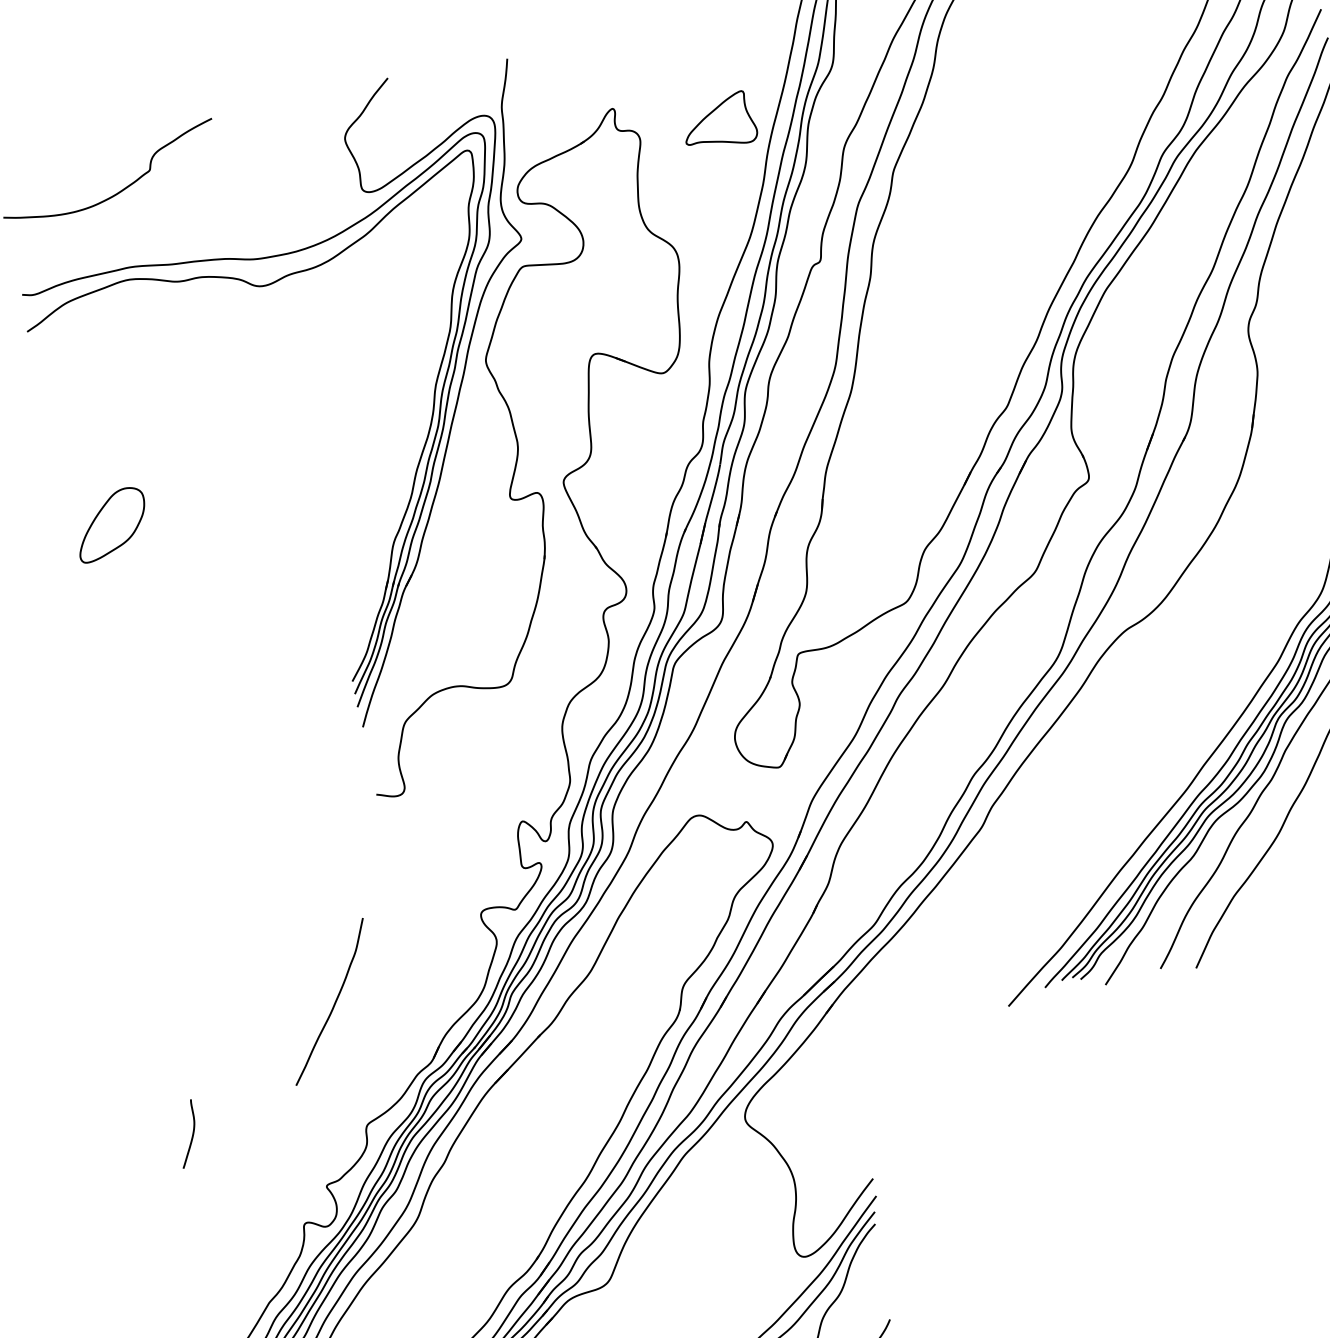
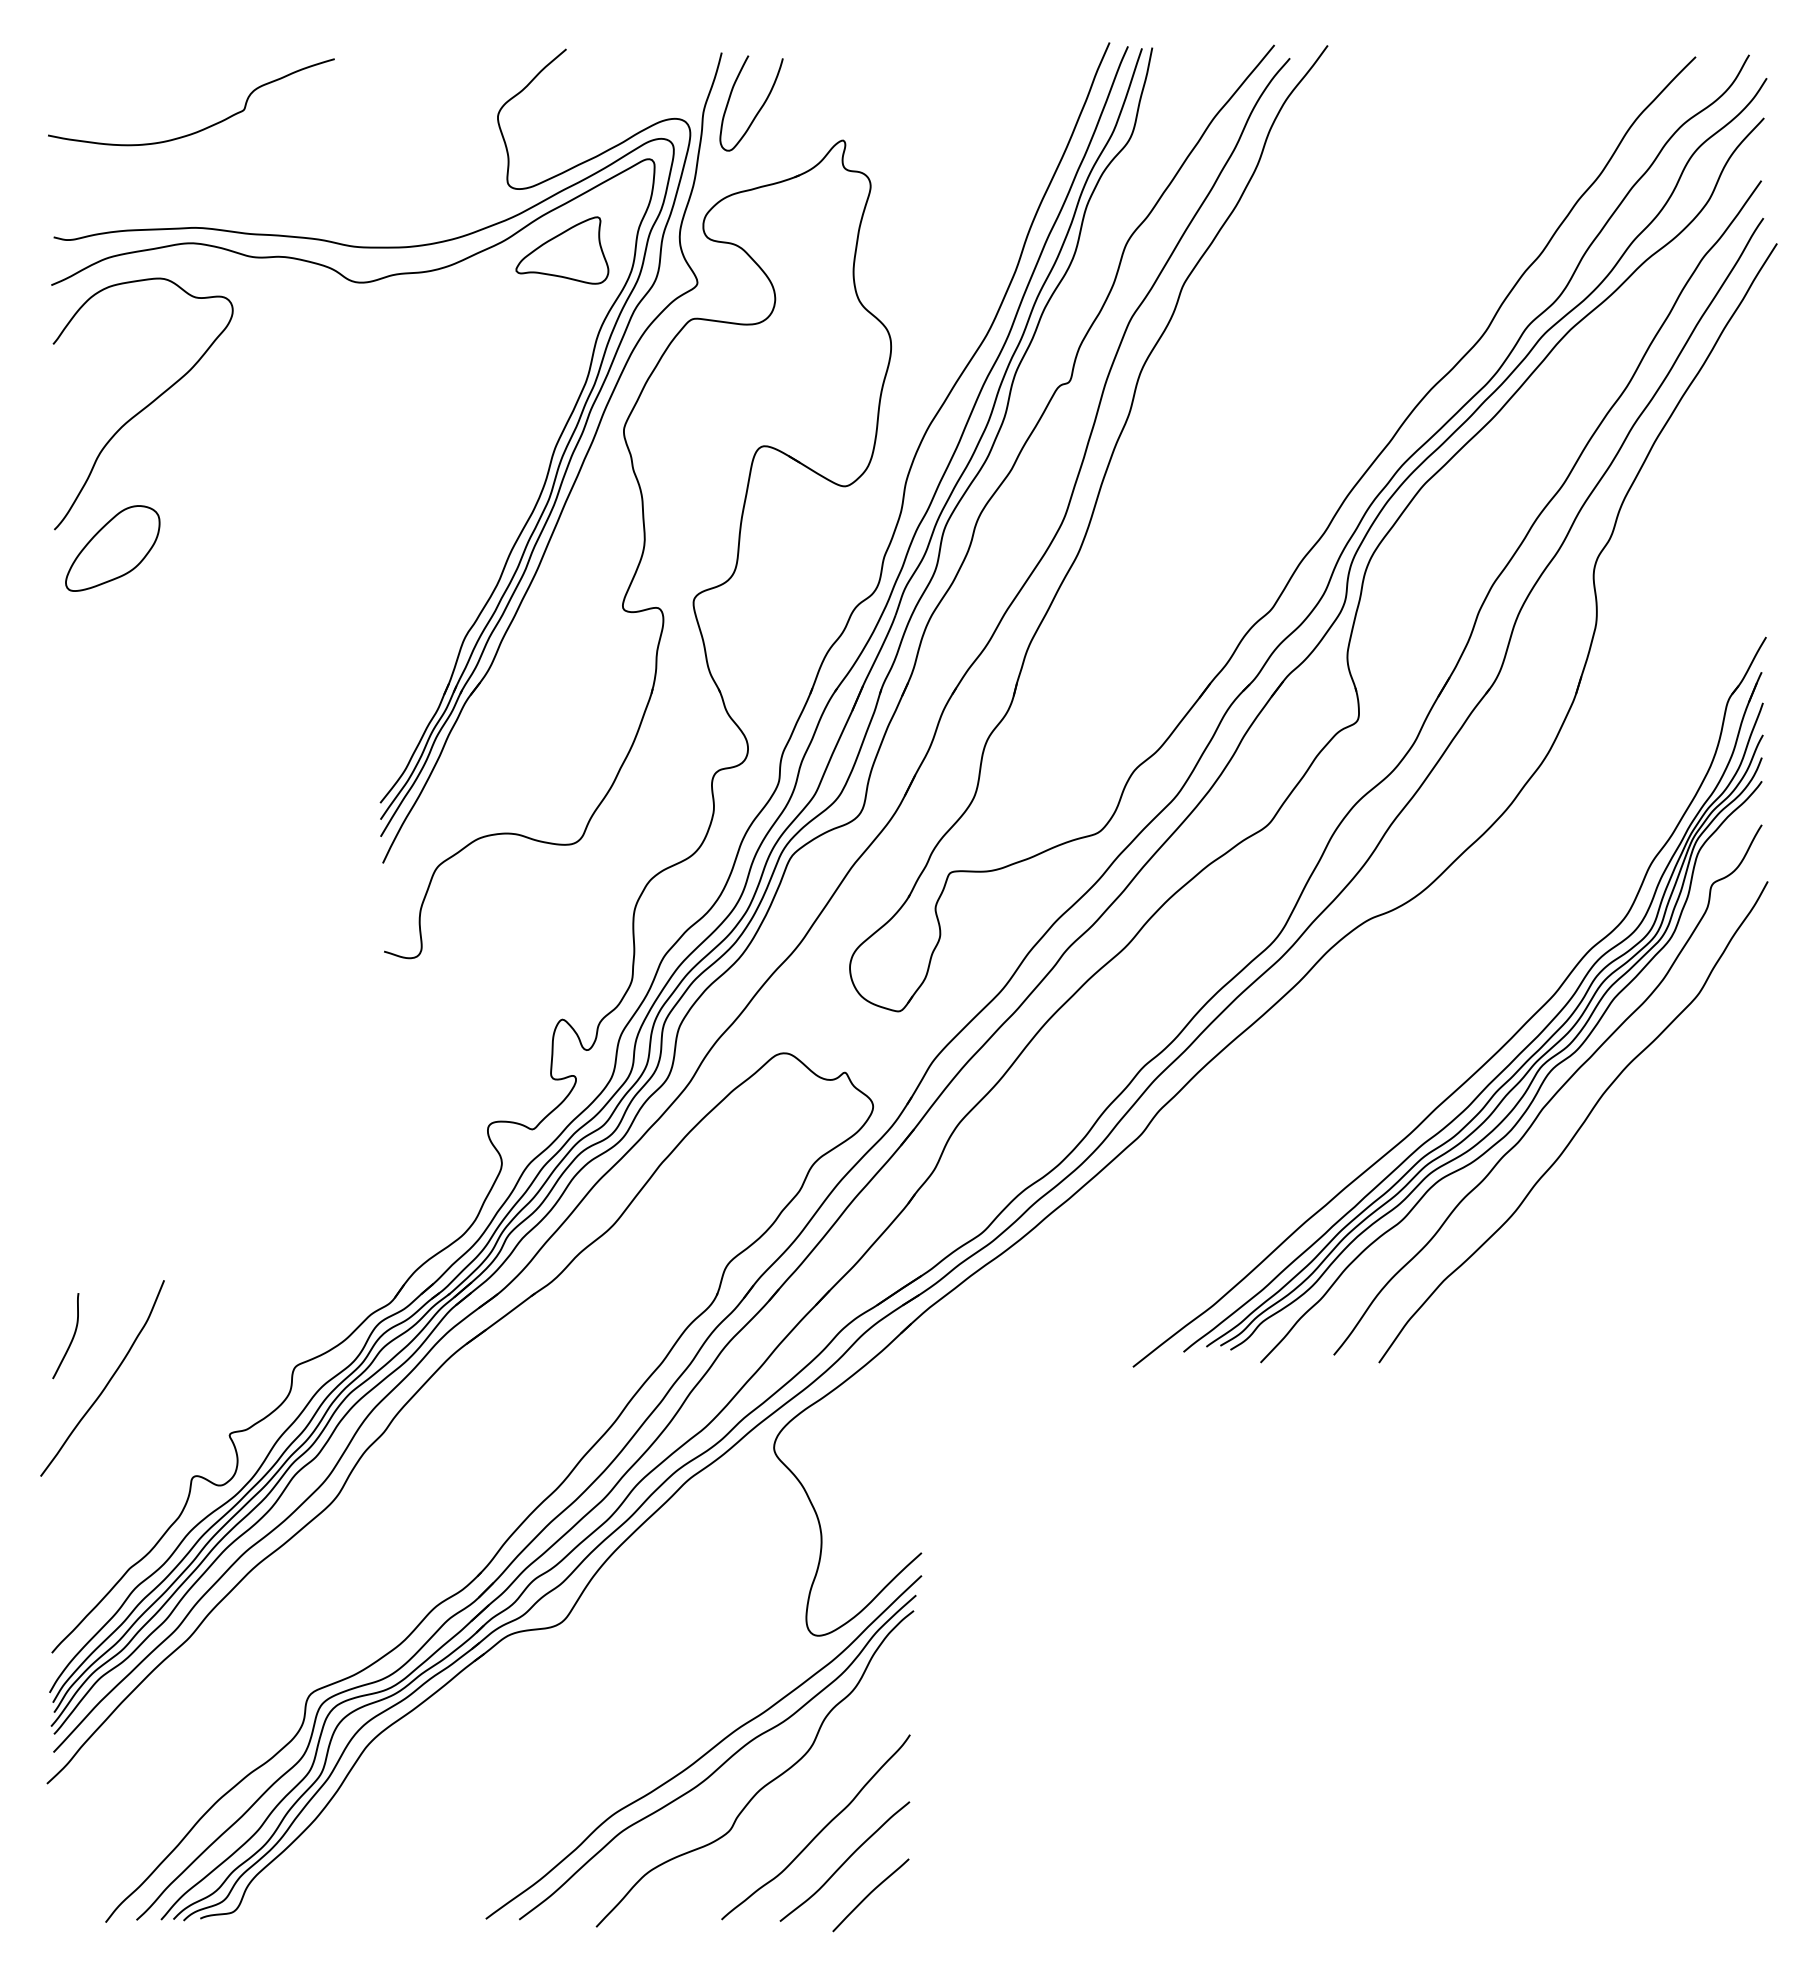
curve: (544, 96) -> (759, 108), added
part: (718, 121) -> (562, 250), moved
curve: (116, 411) -> (145, 406), added
curve: (334, 1002) -> (108, 1380), moved

